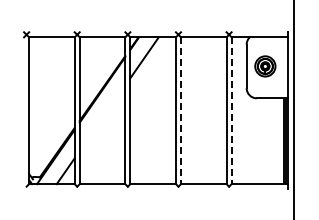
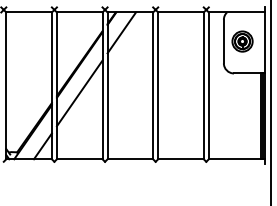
line: (181, 111) -> (158, 86), dashed -> solid
line: (231, 111) -> (208, 86), dashed -> solid
line: (102, 118) -> (79, 93), added

